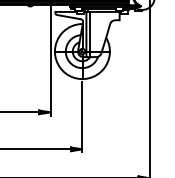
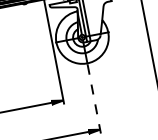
line: (82, 117) -> (94, 99), solid -> dashed

